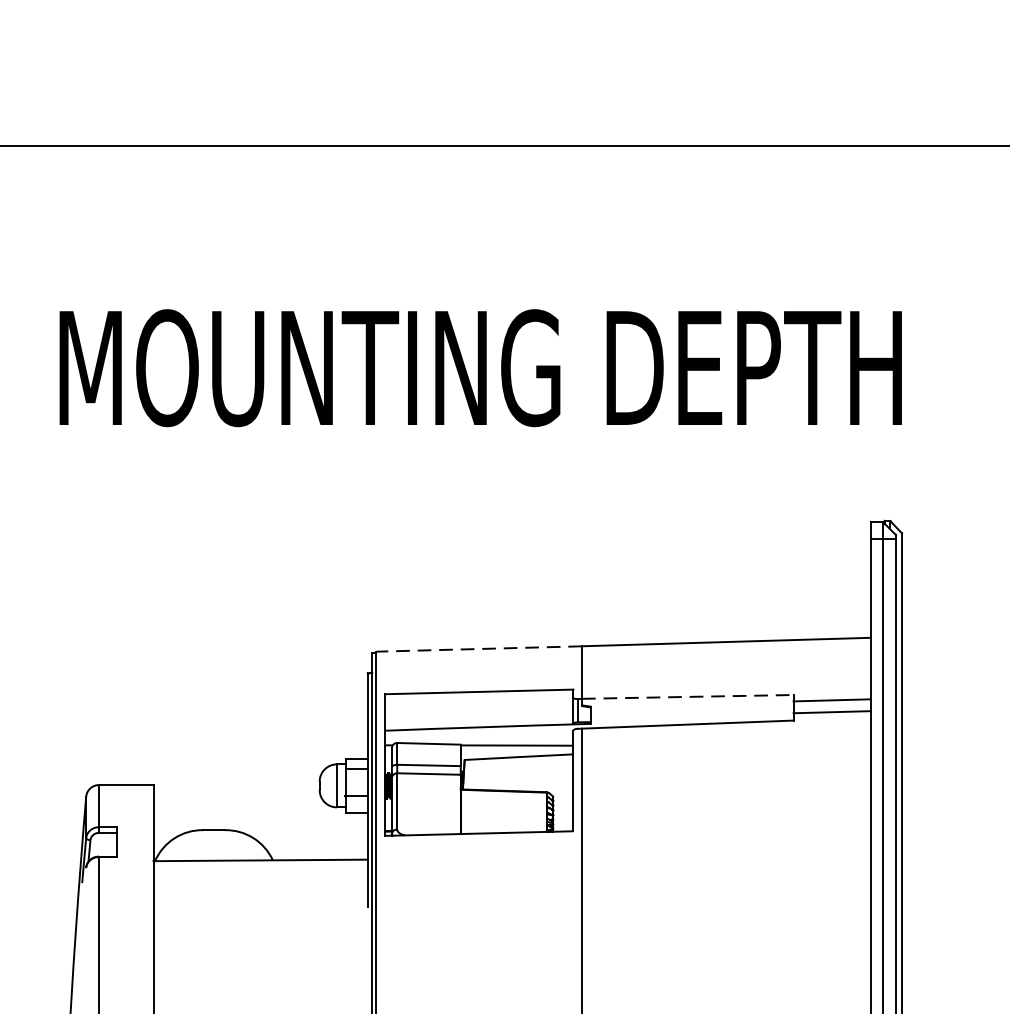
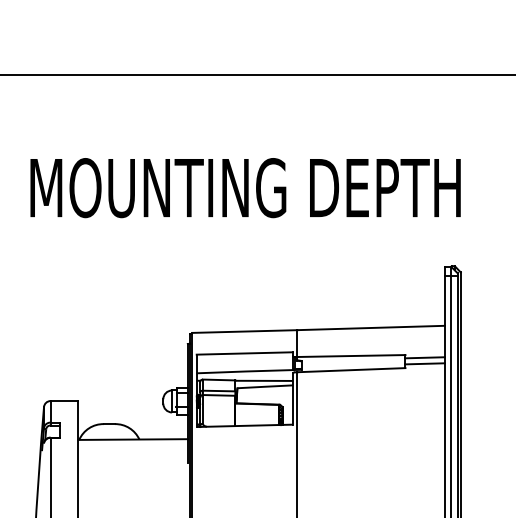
line: (478, 648) -> (244, 331), dashed -> solid
line: (688, 697) -> (351, 356), dashed -> solid

